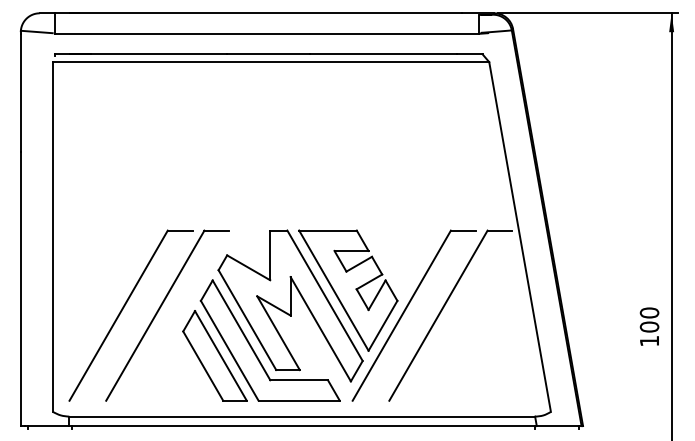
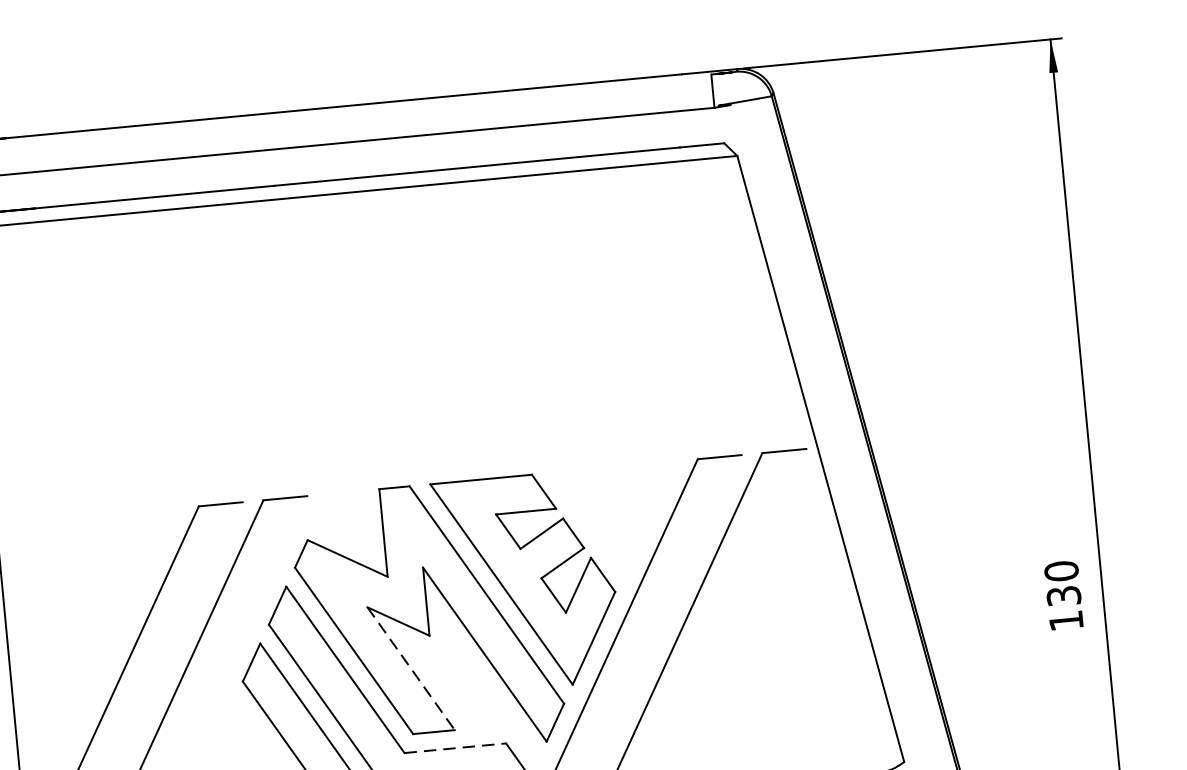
text: (649, 326) -> (1063, 595), 100 -> 130
line: (278, 333) -> (411, 669), solid -> dashed
line: (299, 380) -> (455, 748), solid -> dashed

